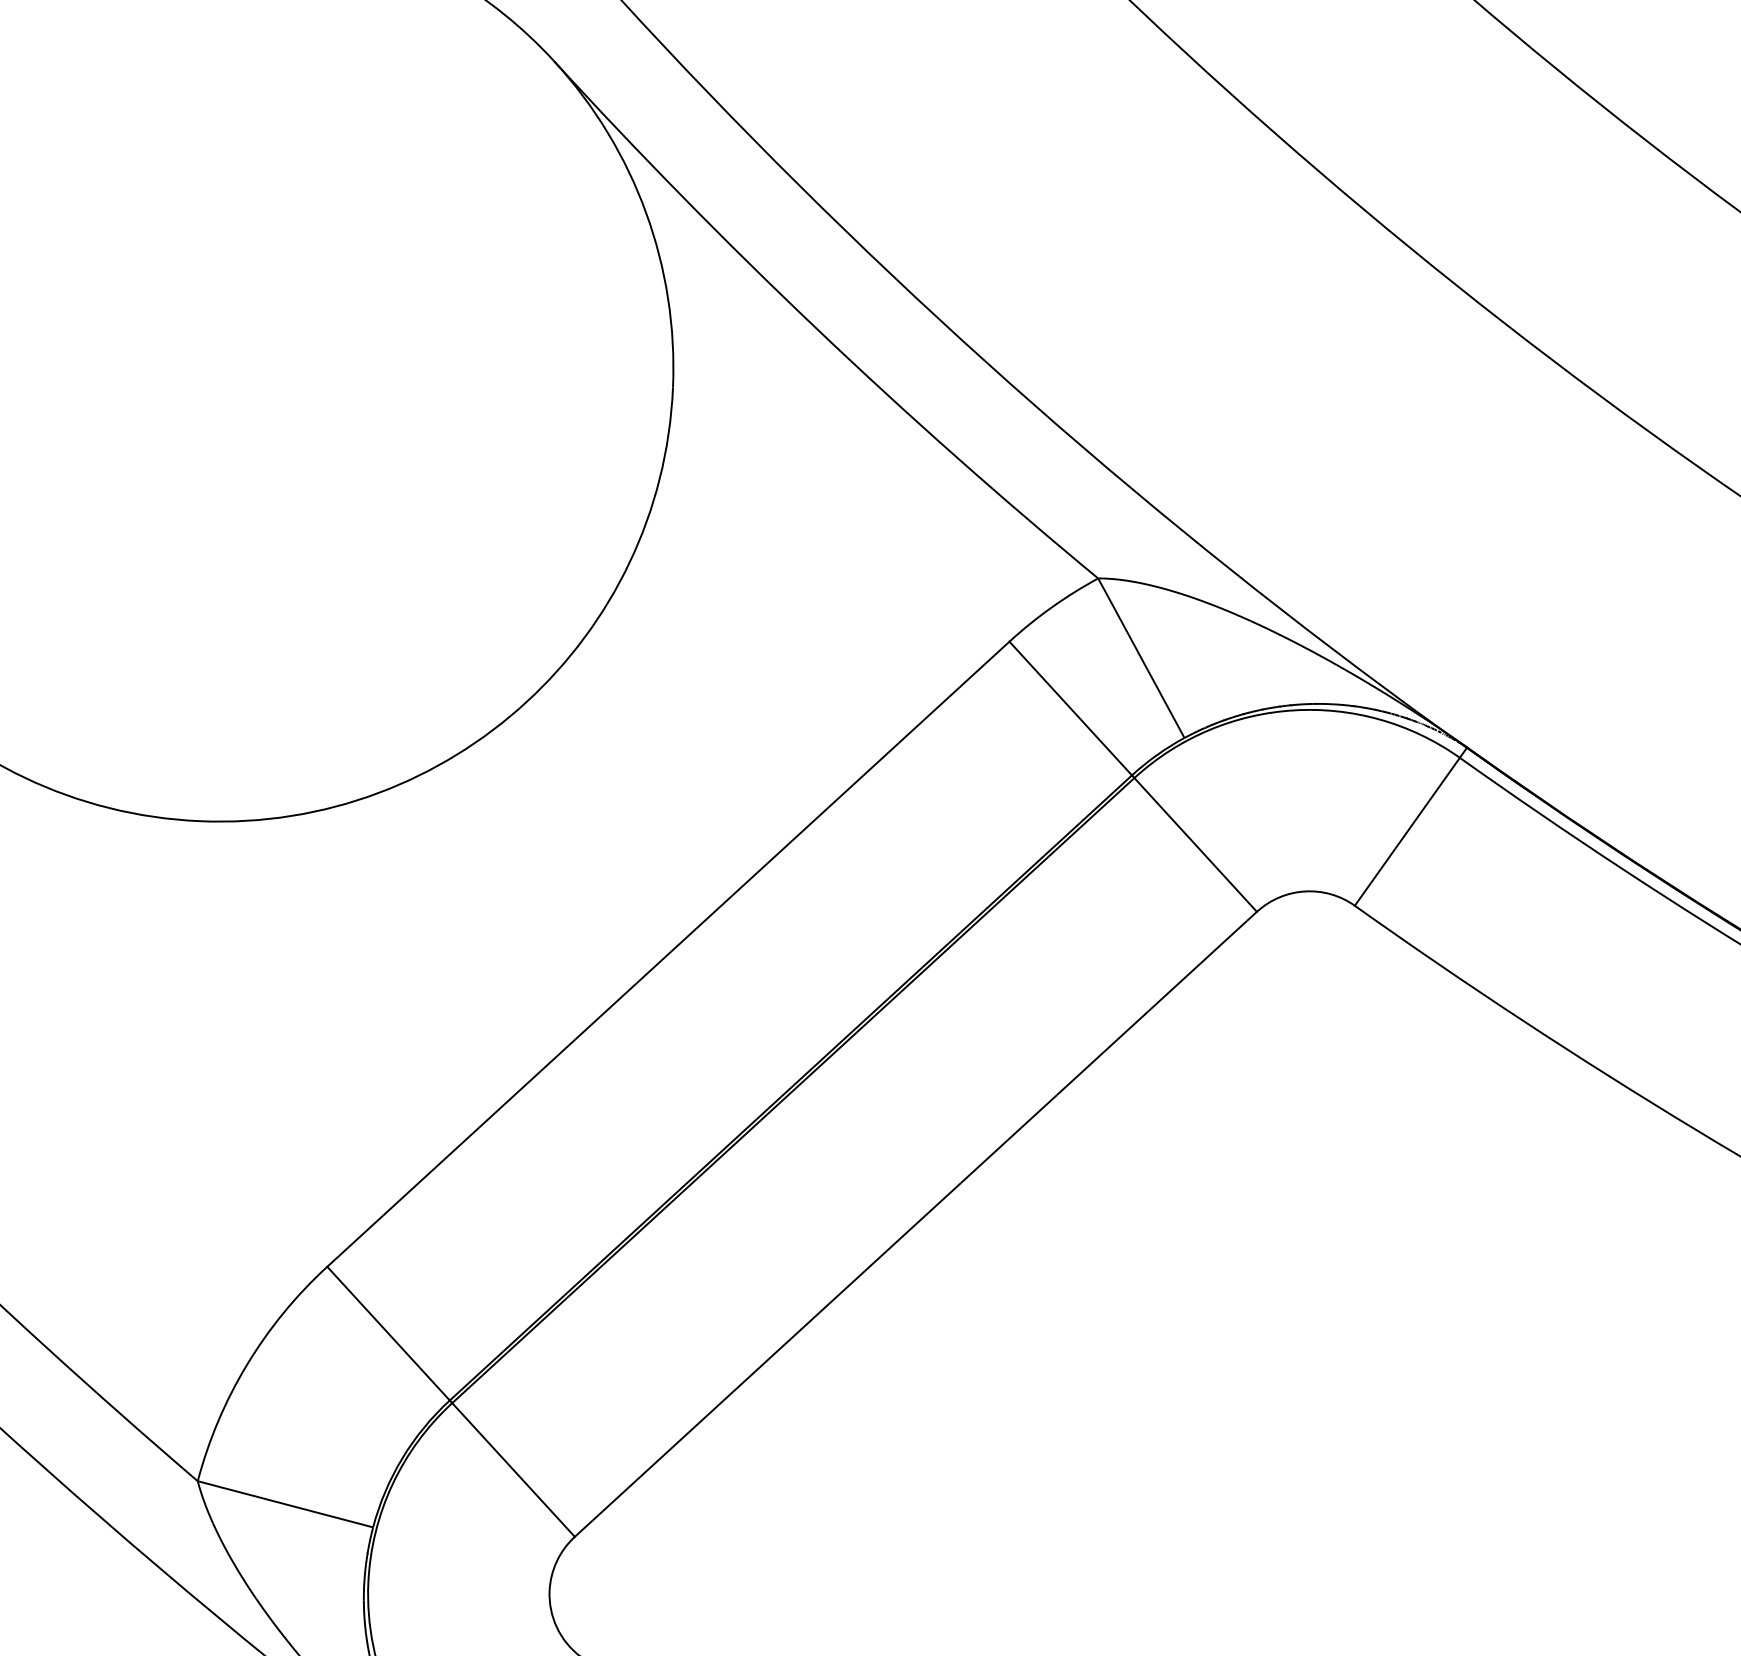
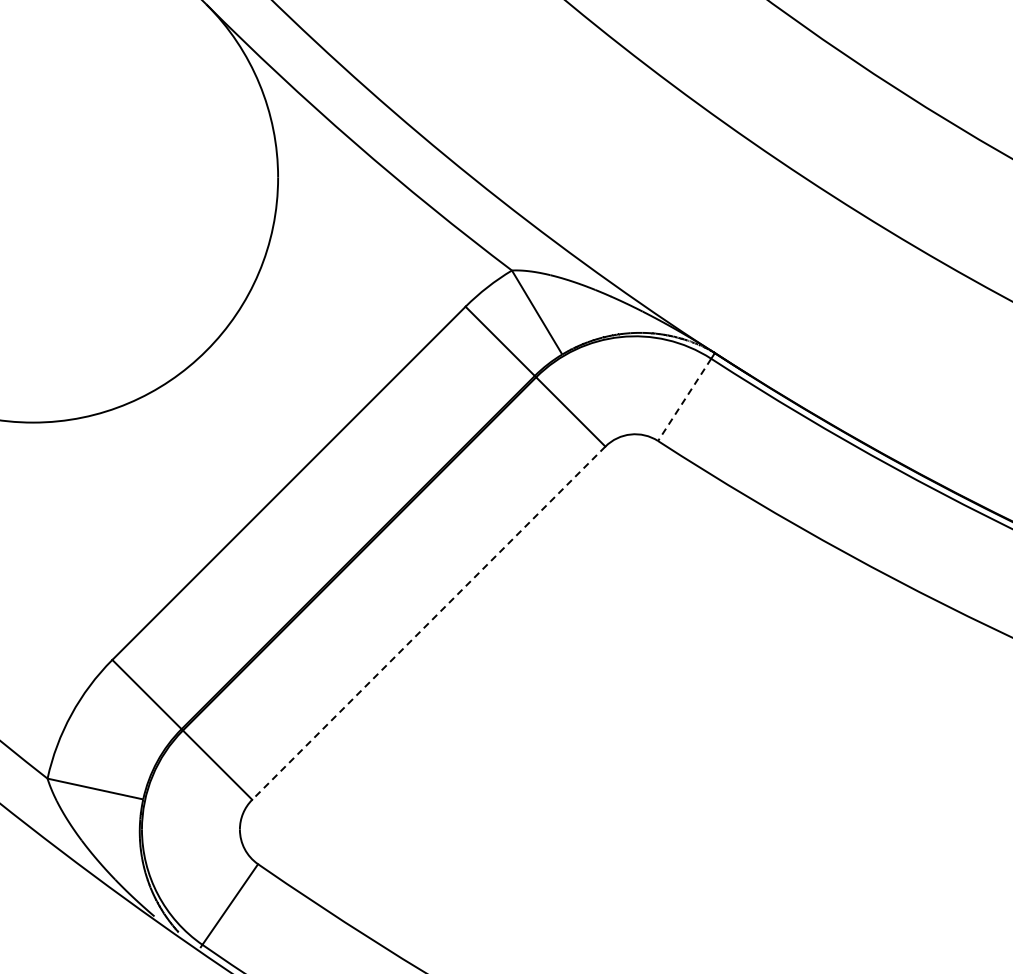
line: (1407, 831) -> (684, 399), solid -> dashed
line: (915, 1224) -> (428, 623), solid -> dashed

